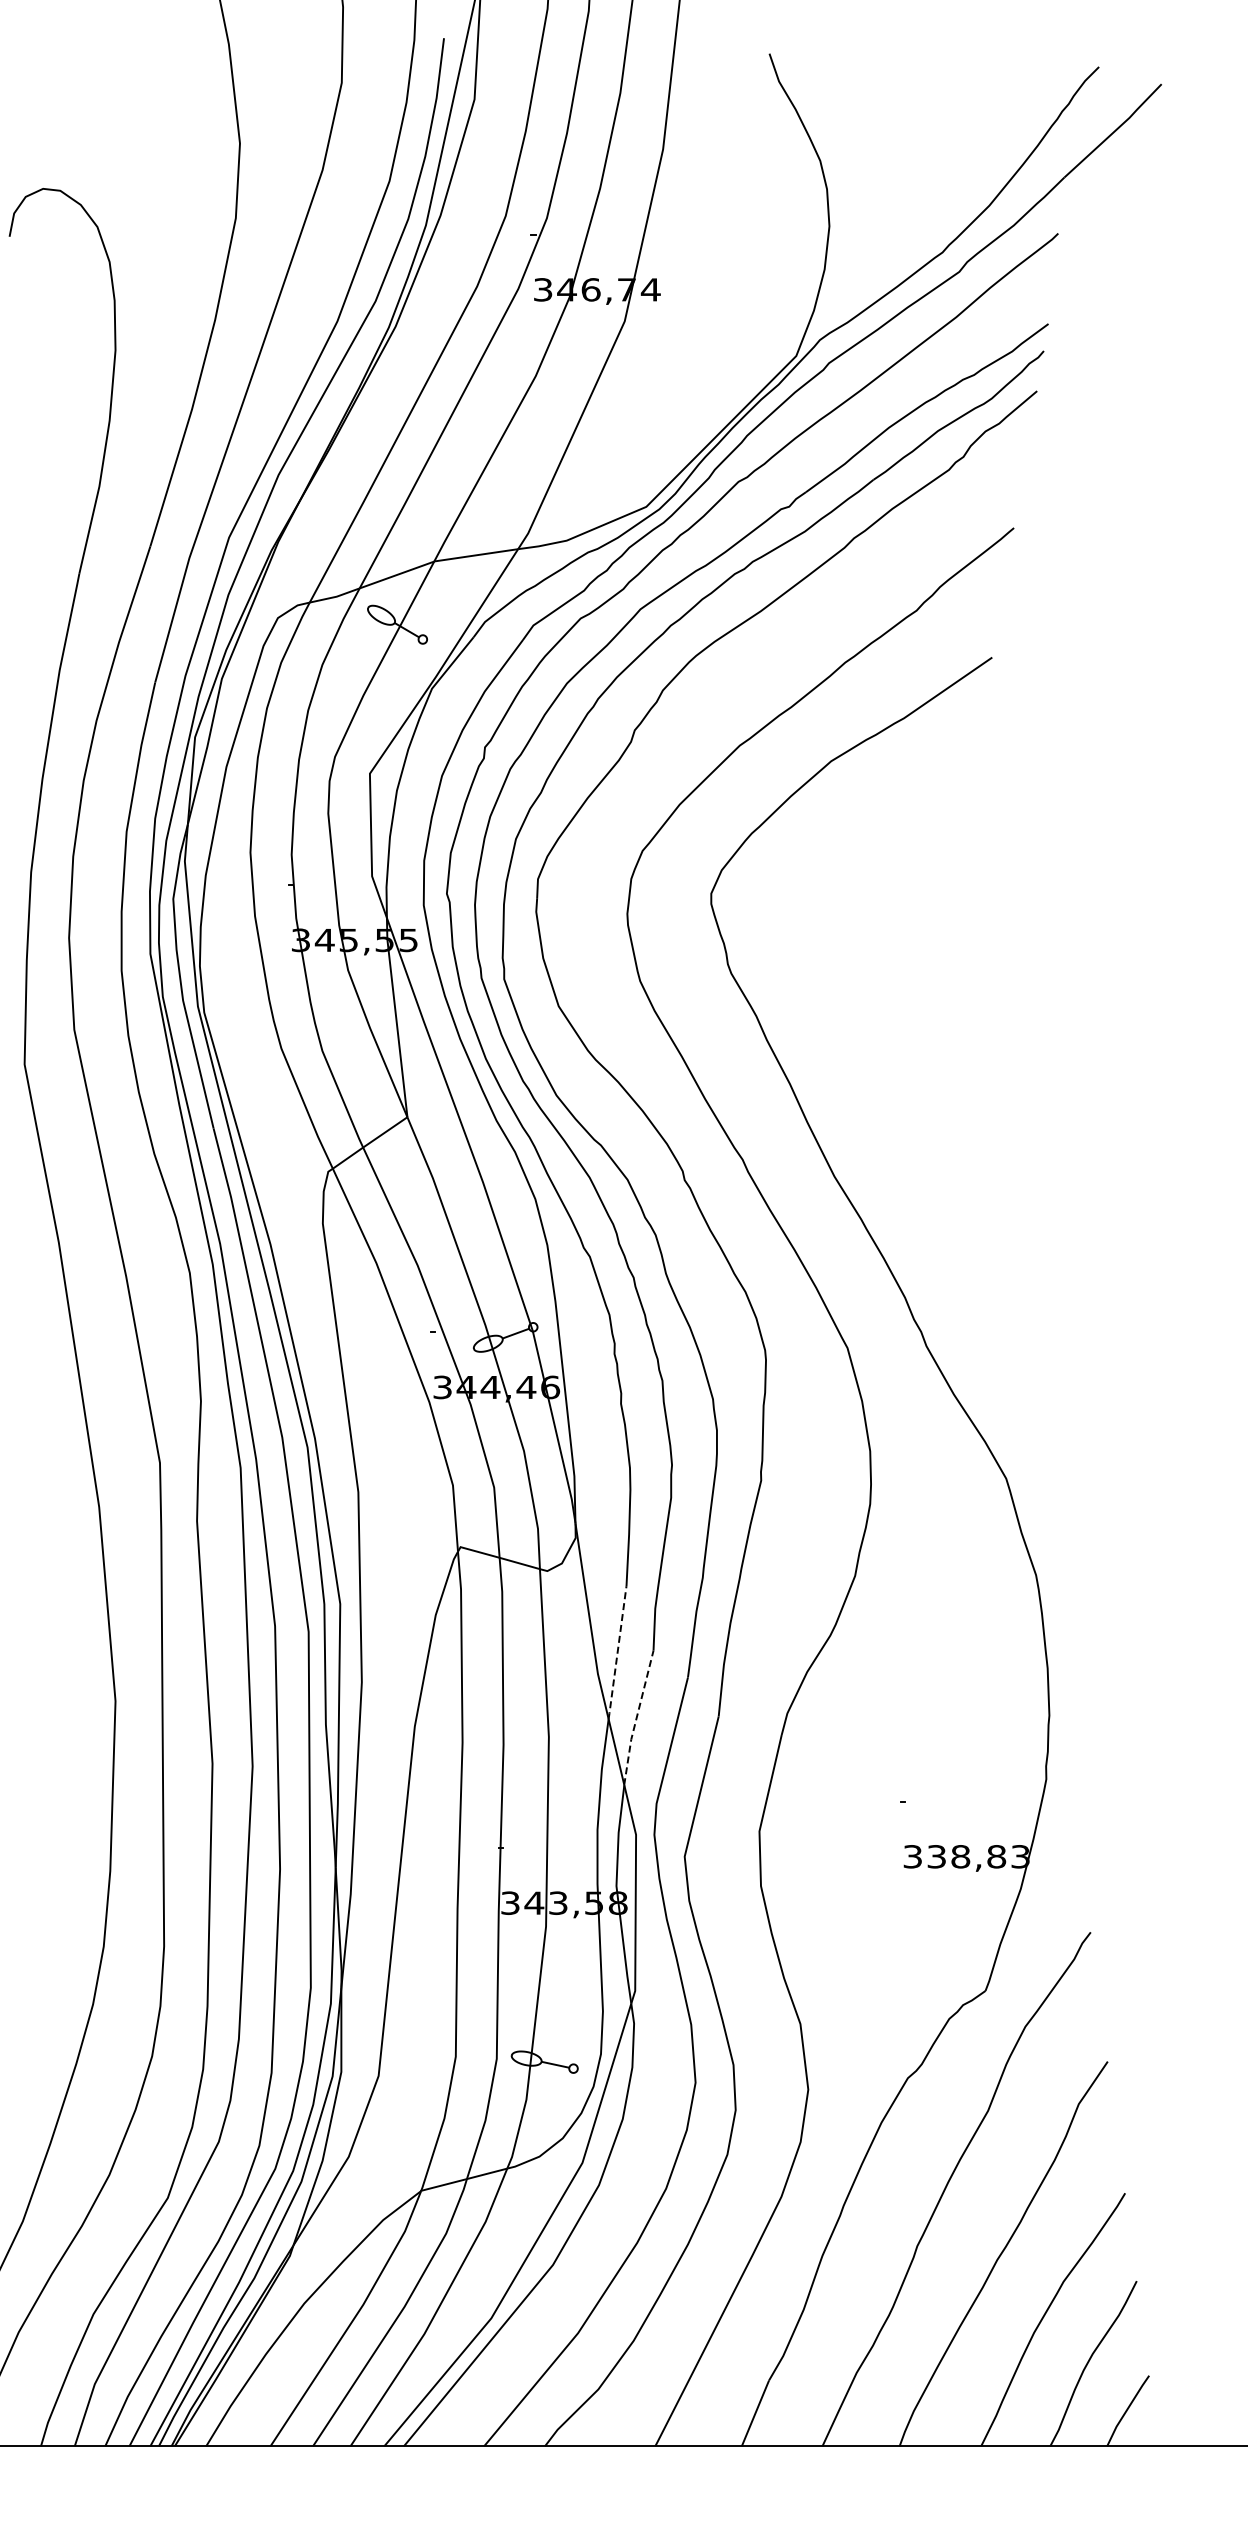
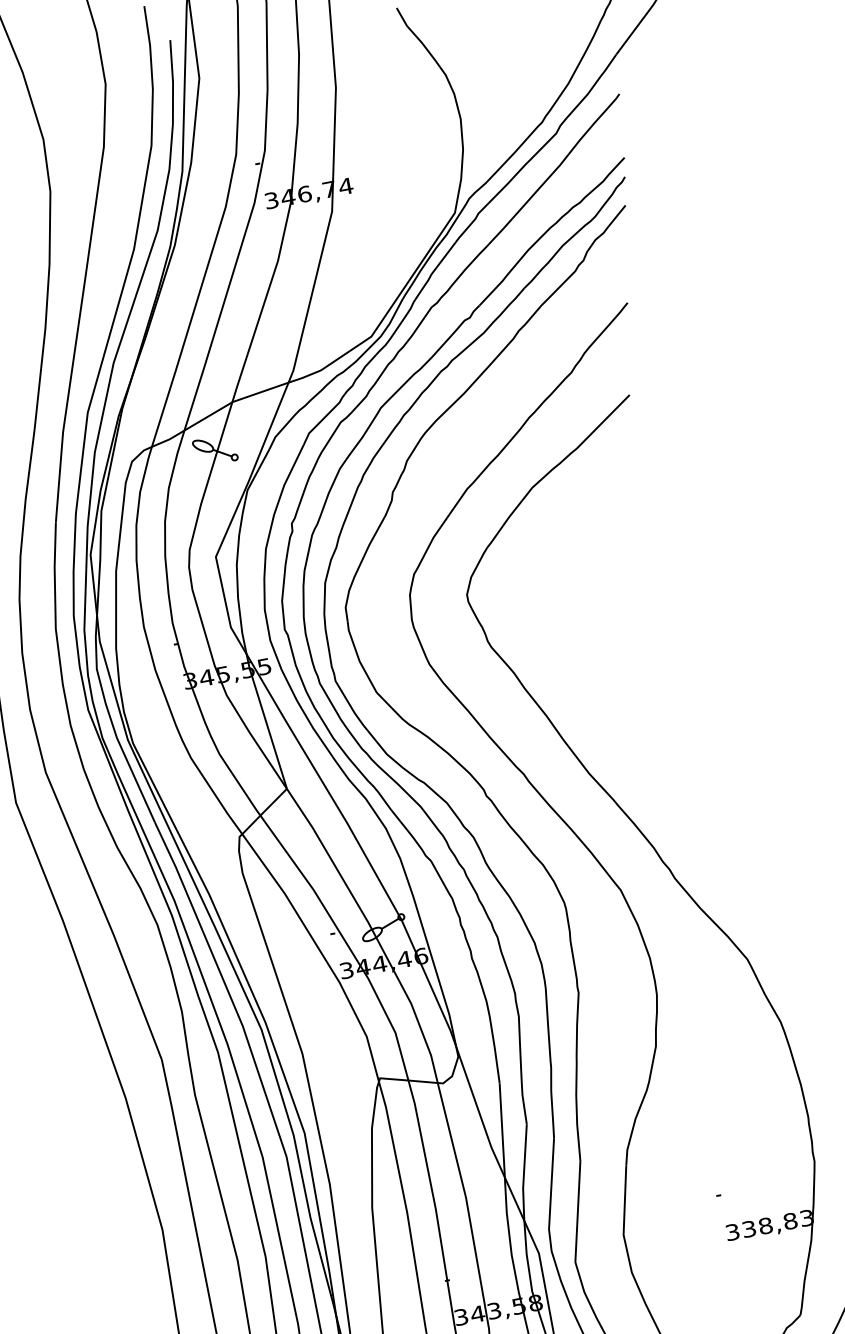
line: (617, 1653) -> (502, 1130), dashed -> solid
line: (636, 1718) -> (523, 1173), dashed -> solid

